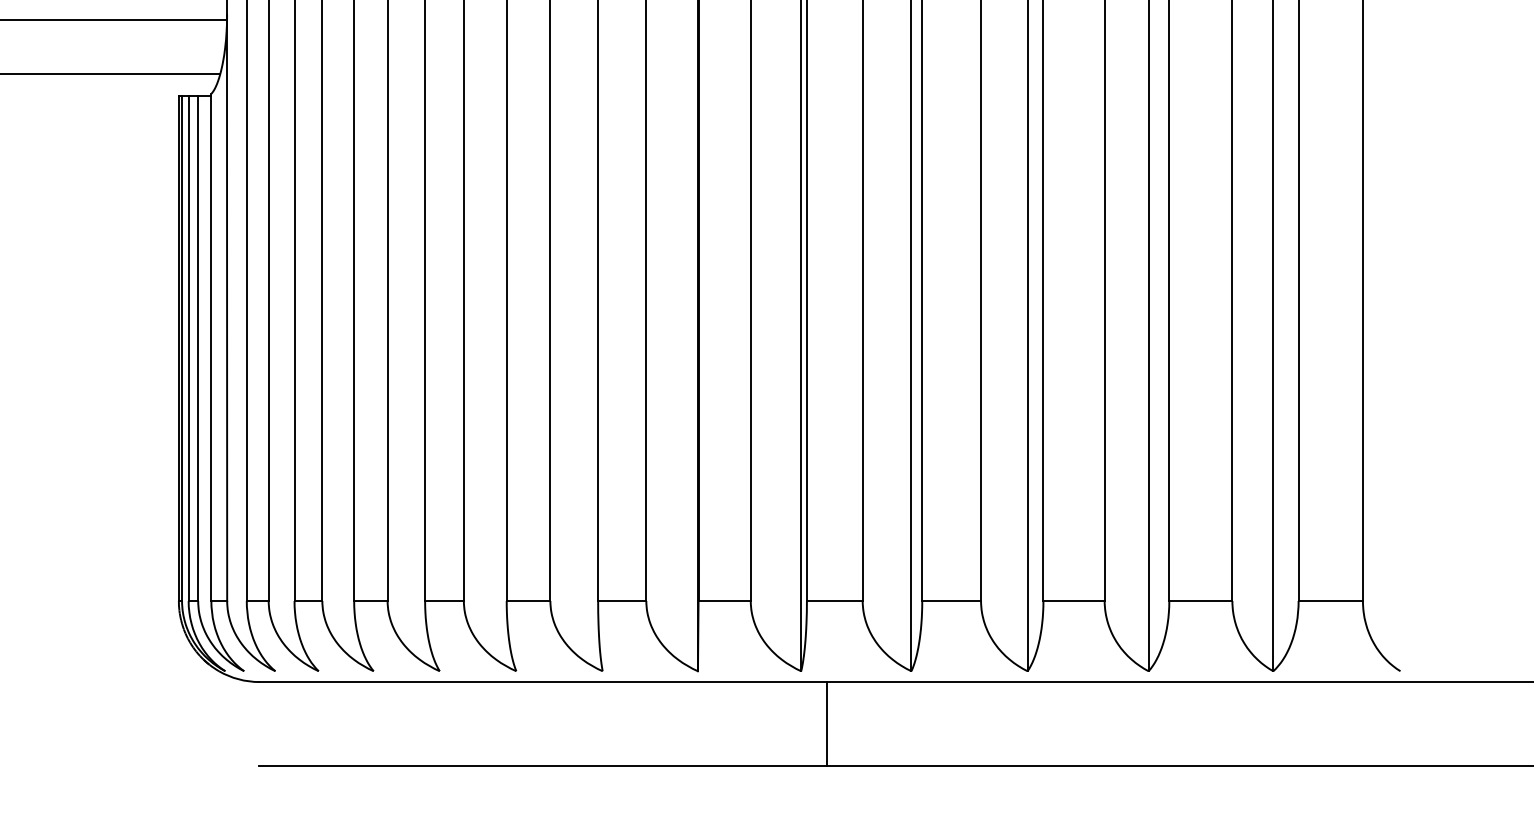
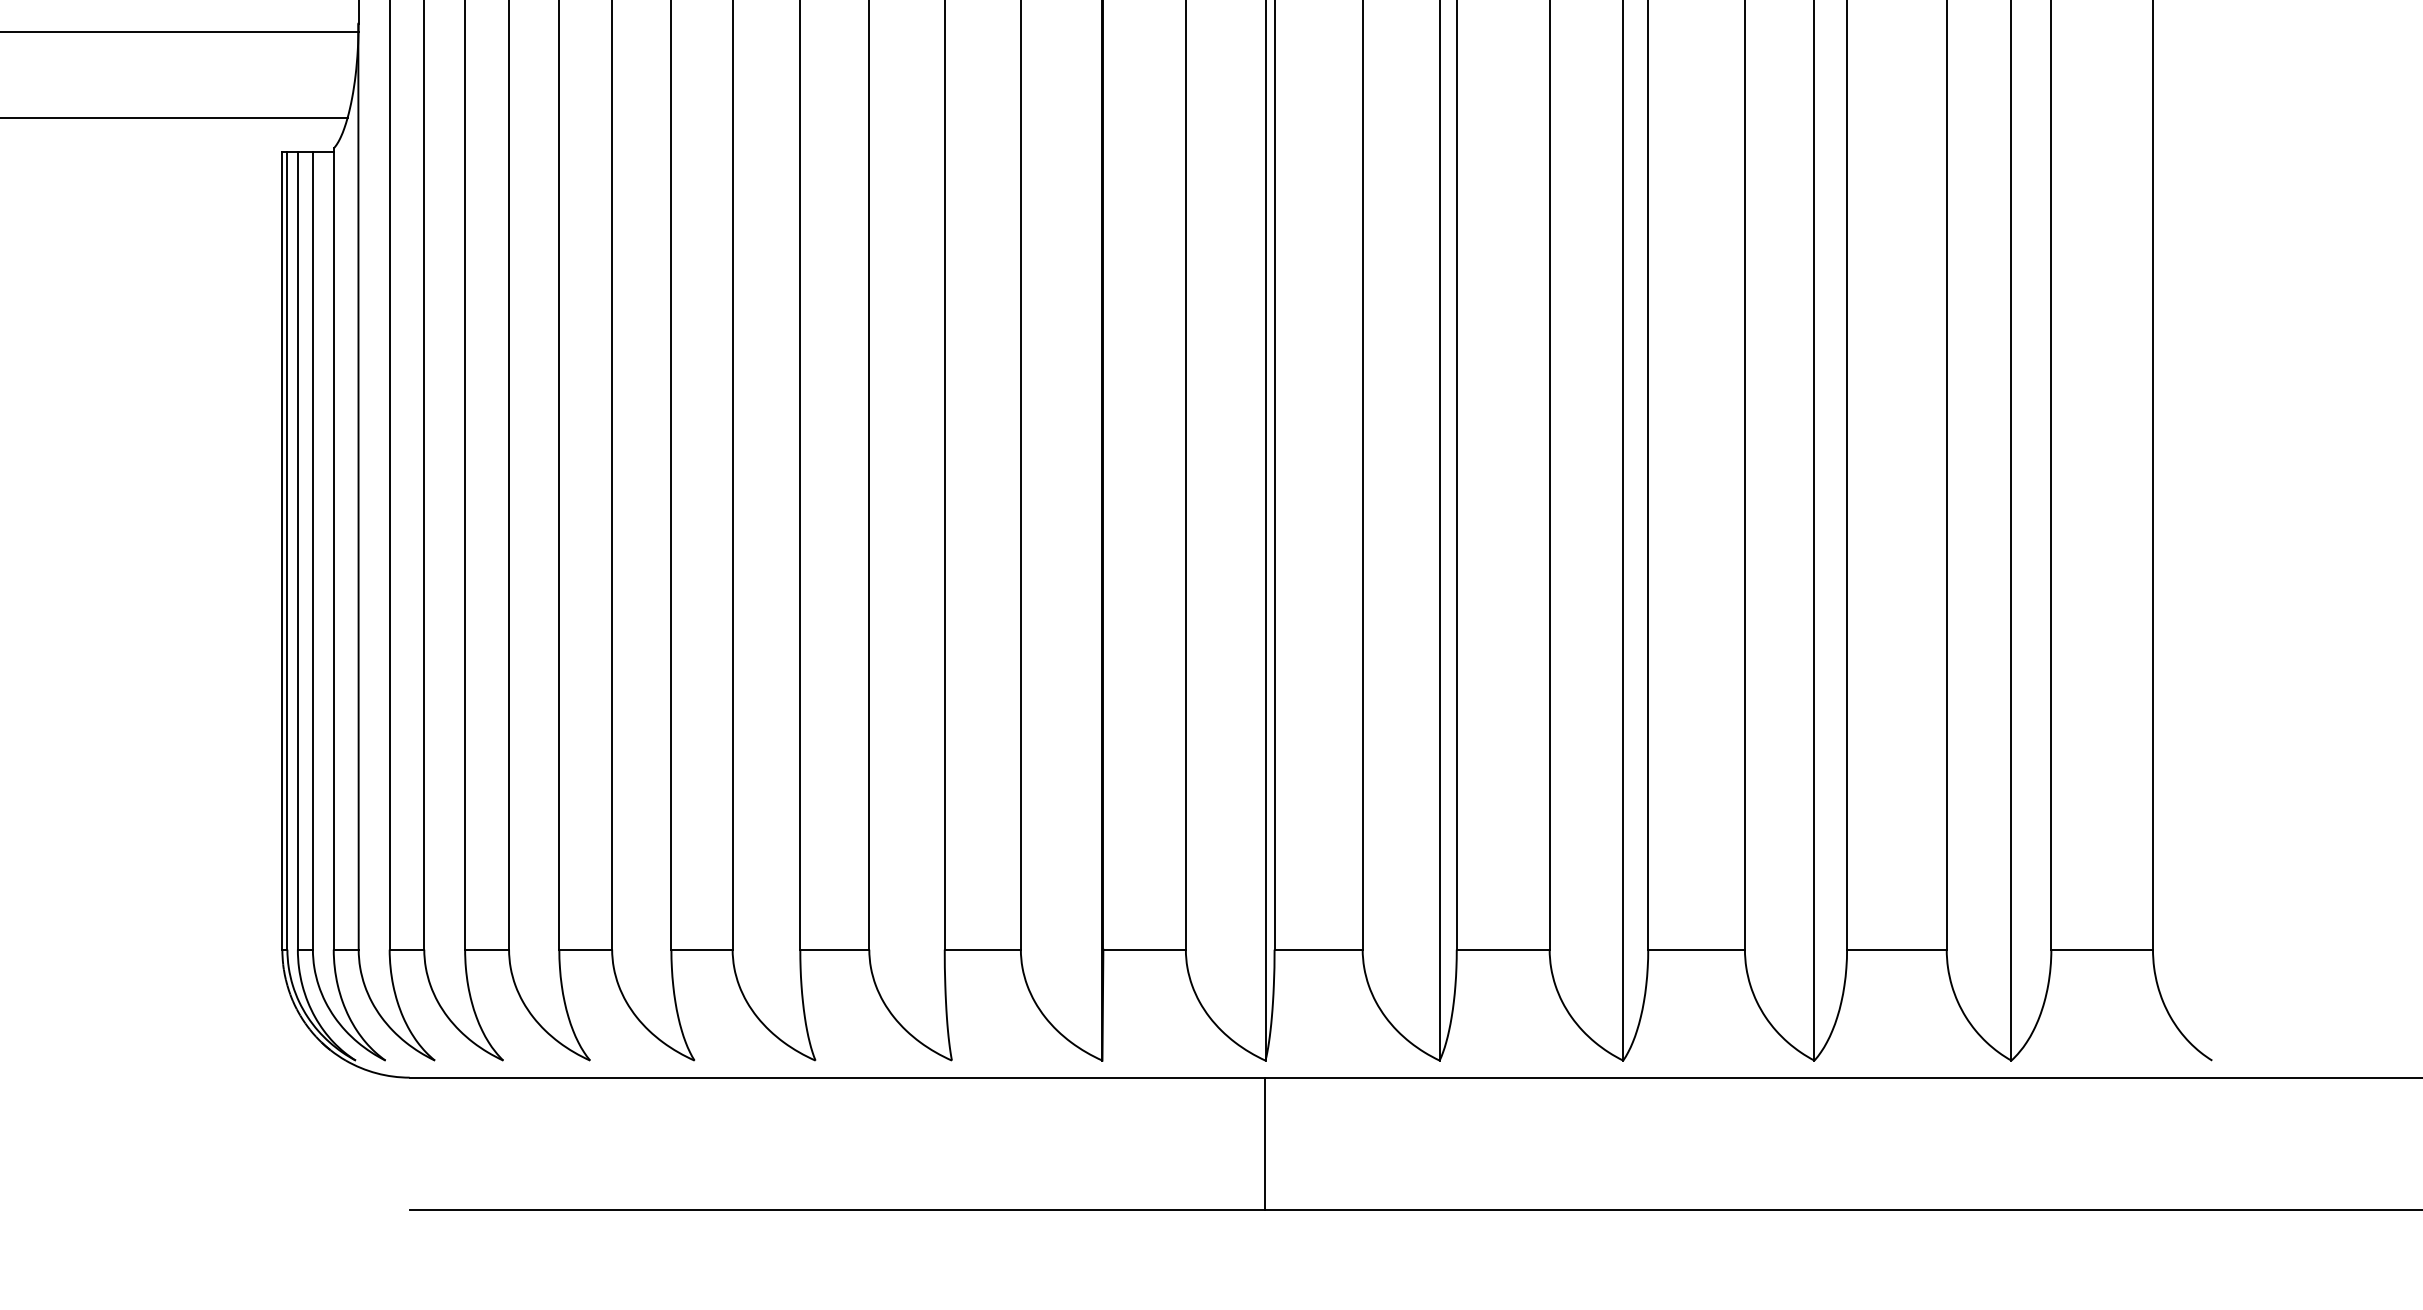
line: (826, 723) -> (1264, 1143), moved

